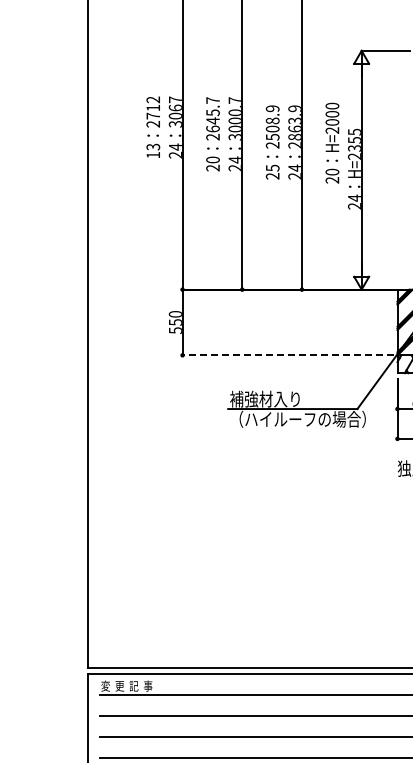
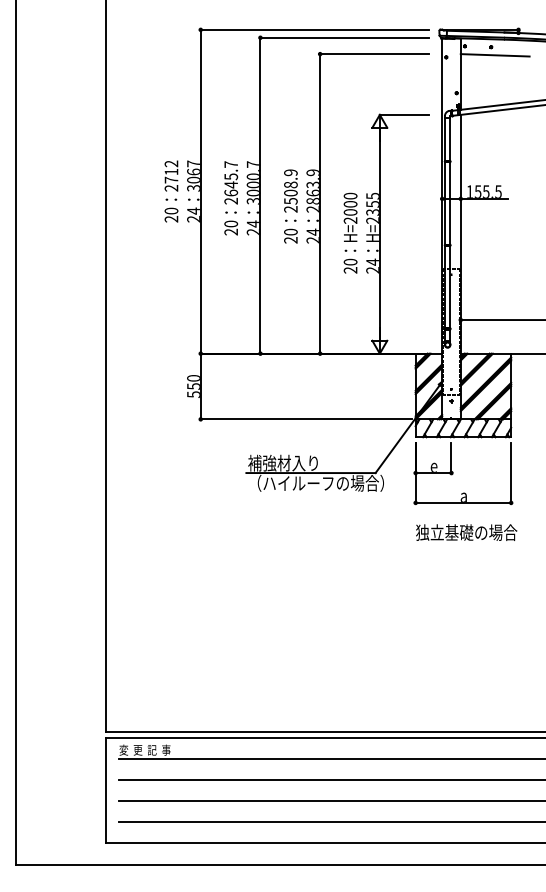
text: (332, 142) -> (350, 232), moved
text: (153, 150) -> (171, 214), 13 -> 20
text: (272, 167) -> (290, 231), 25 -> 20
line: (288, 355) -> (306, 419), dashed -> solid

